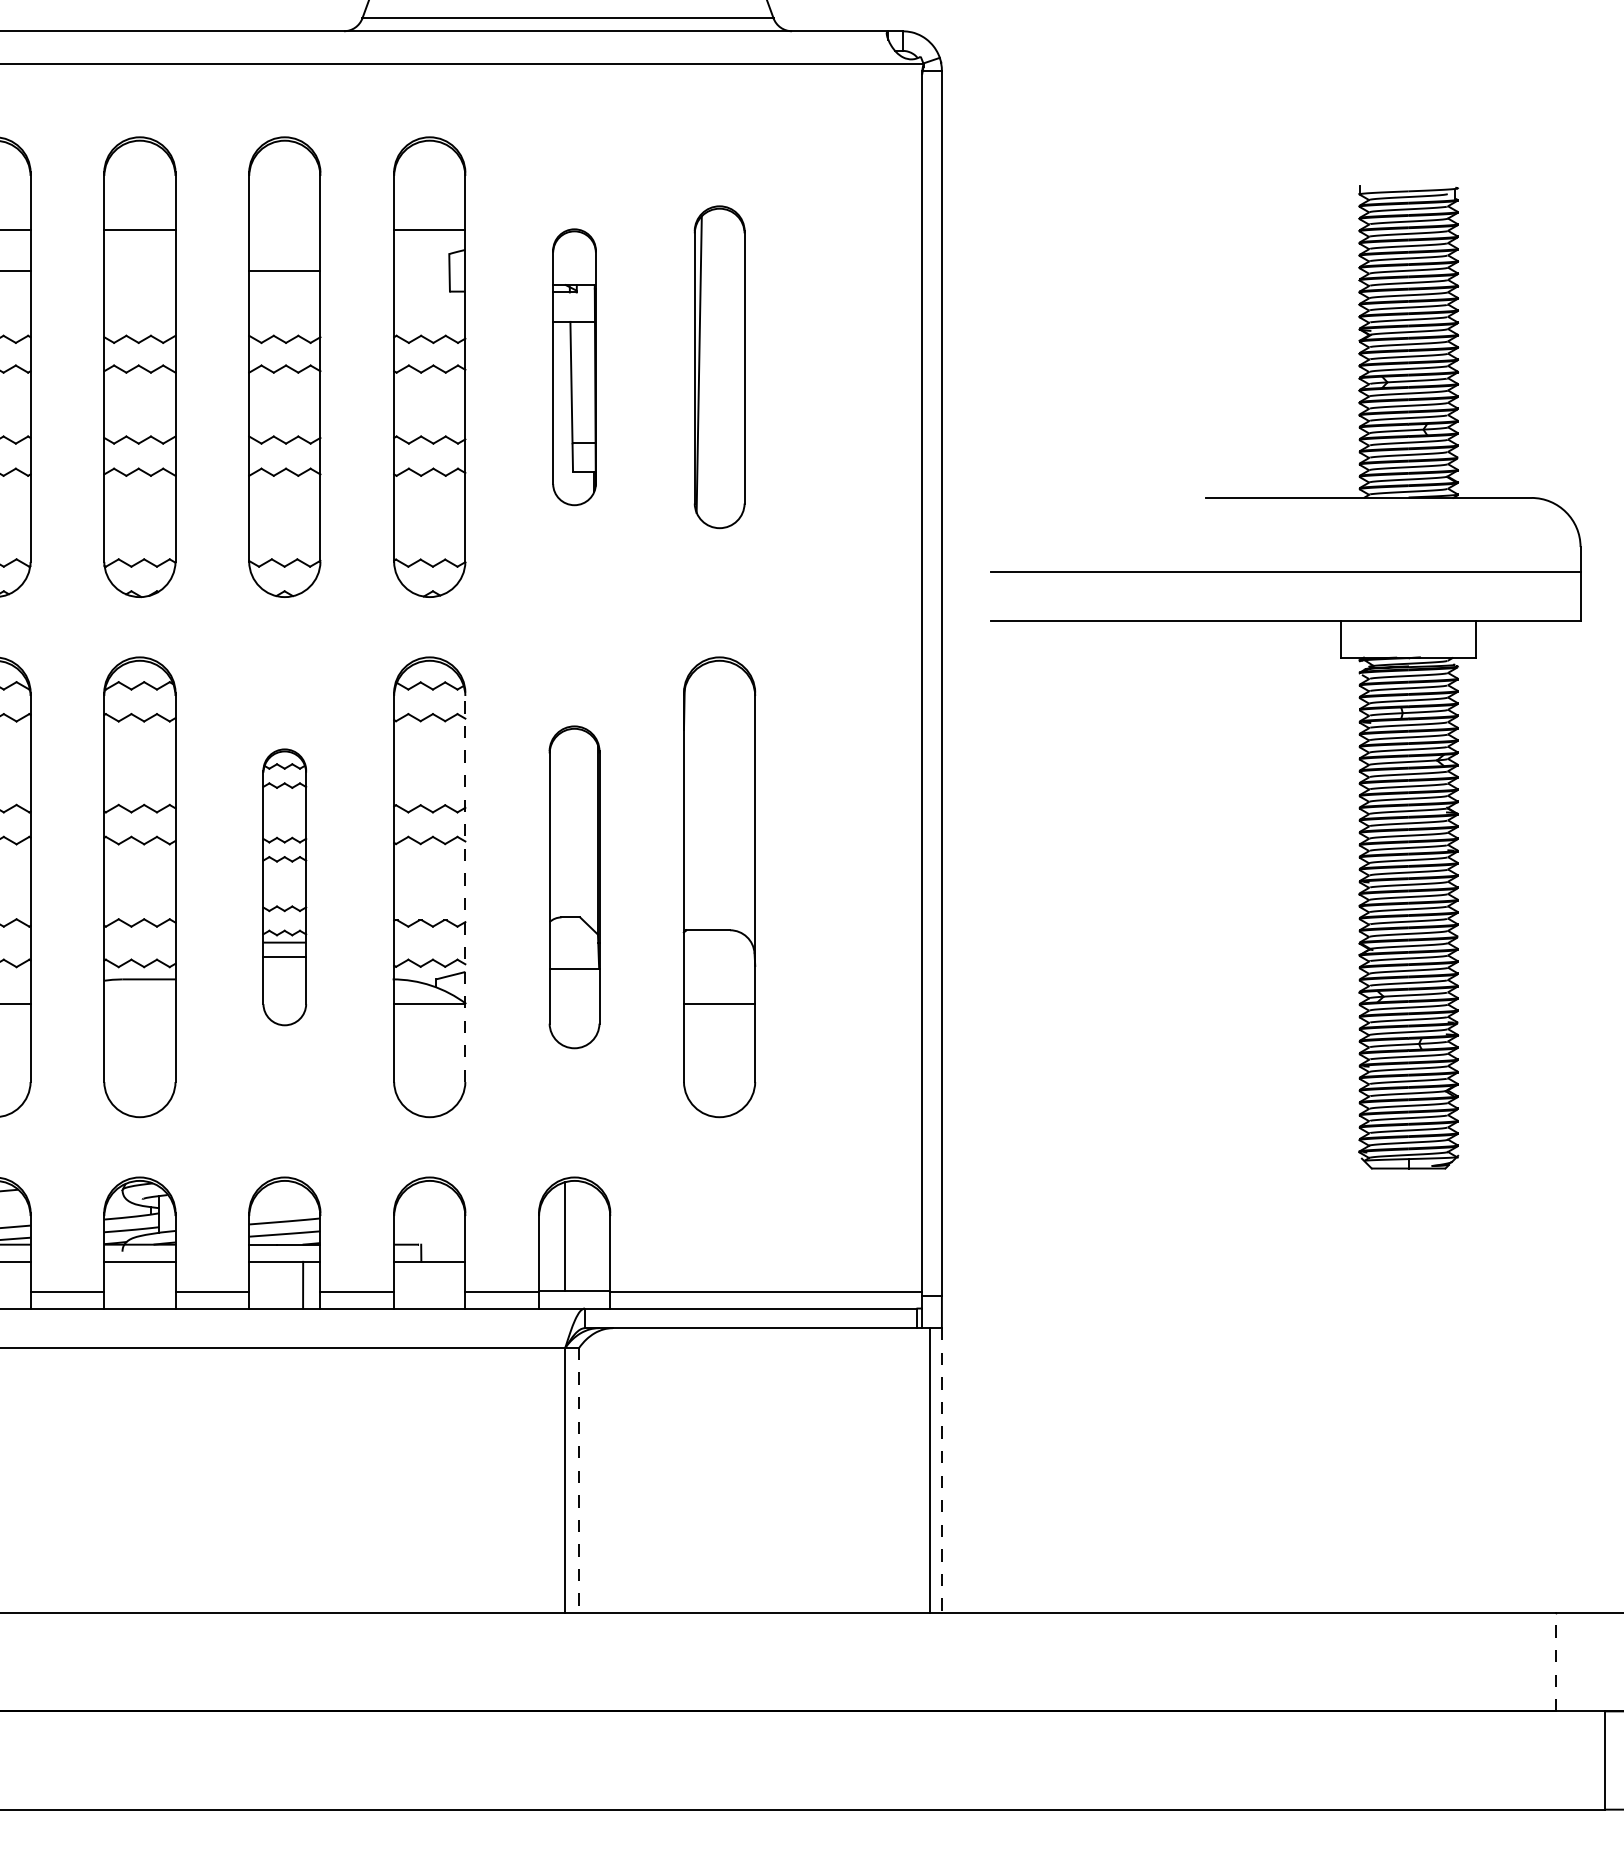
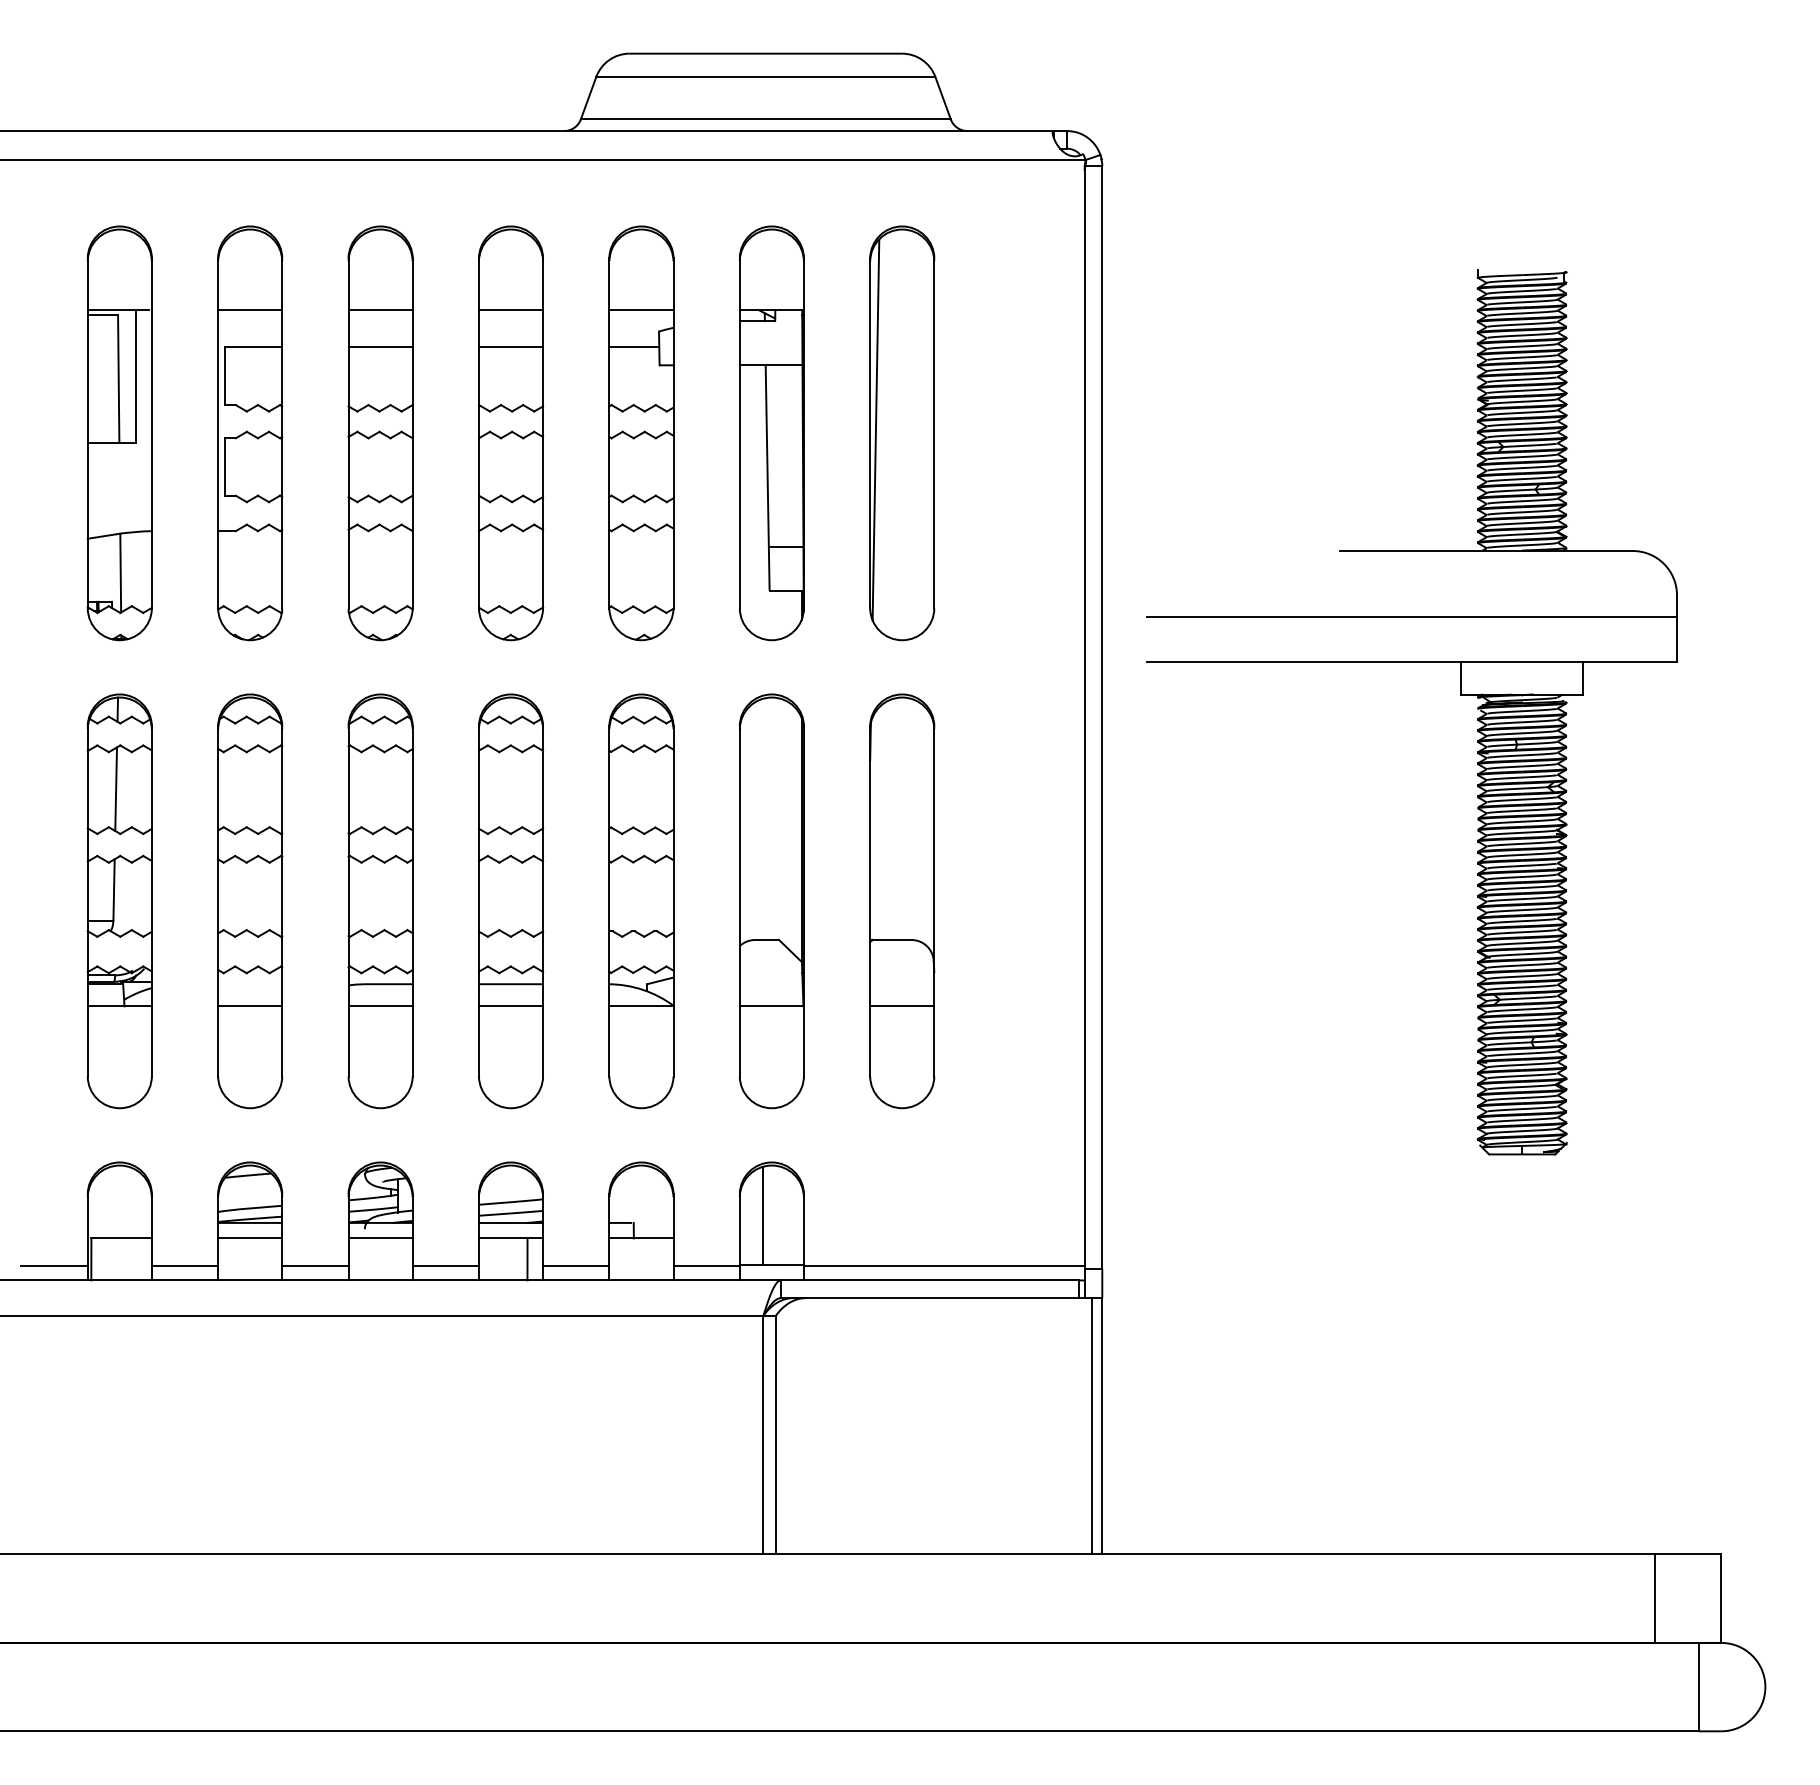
line: (284, 230) -> (510, 310), added
line: (139, 270) -> (380, 346), added
line: (422, 270) -> (634, 346), added
part: (574, 367) -> (771, 433), size x1.67
part: (719, 367) -> (902, 433), size x1.43
line: (465, 886) -> (673, 900), dashed -> solid
part: (284, 887) -> (510, 901), size x1.67
part: (574, 887) -> (771, 901), size x1.43
line: (139, 1004) -> (380, 1006), added
line: (942, 1470) -> (1102, 1426), dashed -> solid
line: (578, 1480) -> (775, 1435), dashed -> solid
line: (1555, 1662) -> (1654, 1598), dashed -> solid

